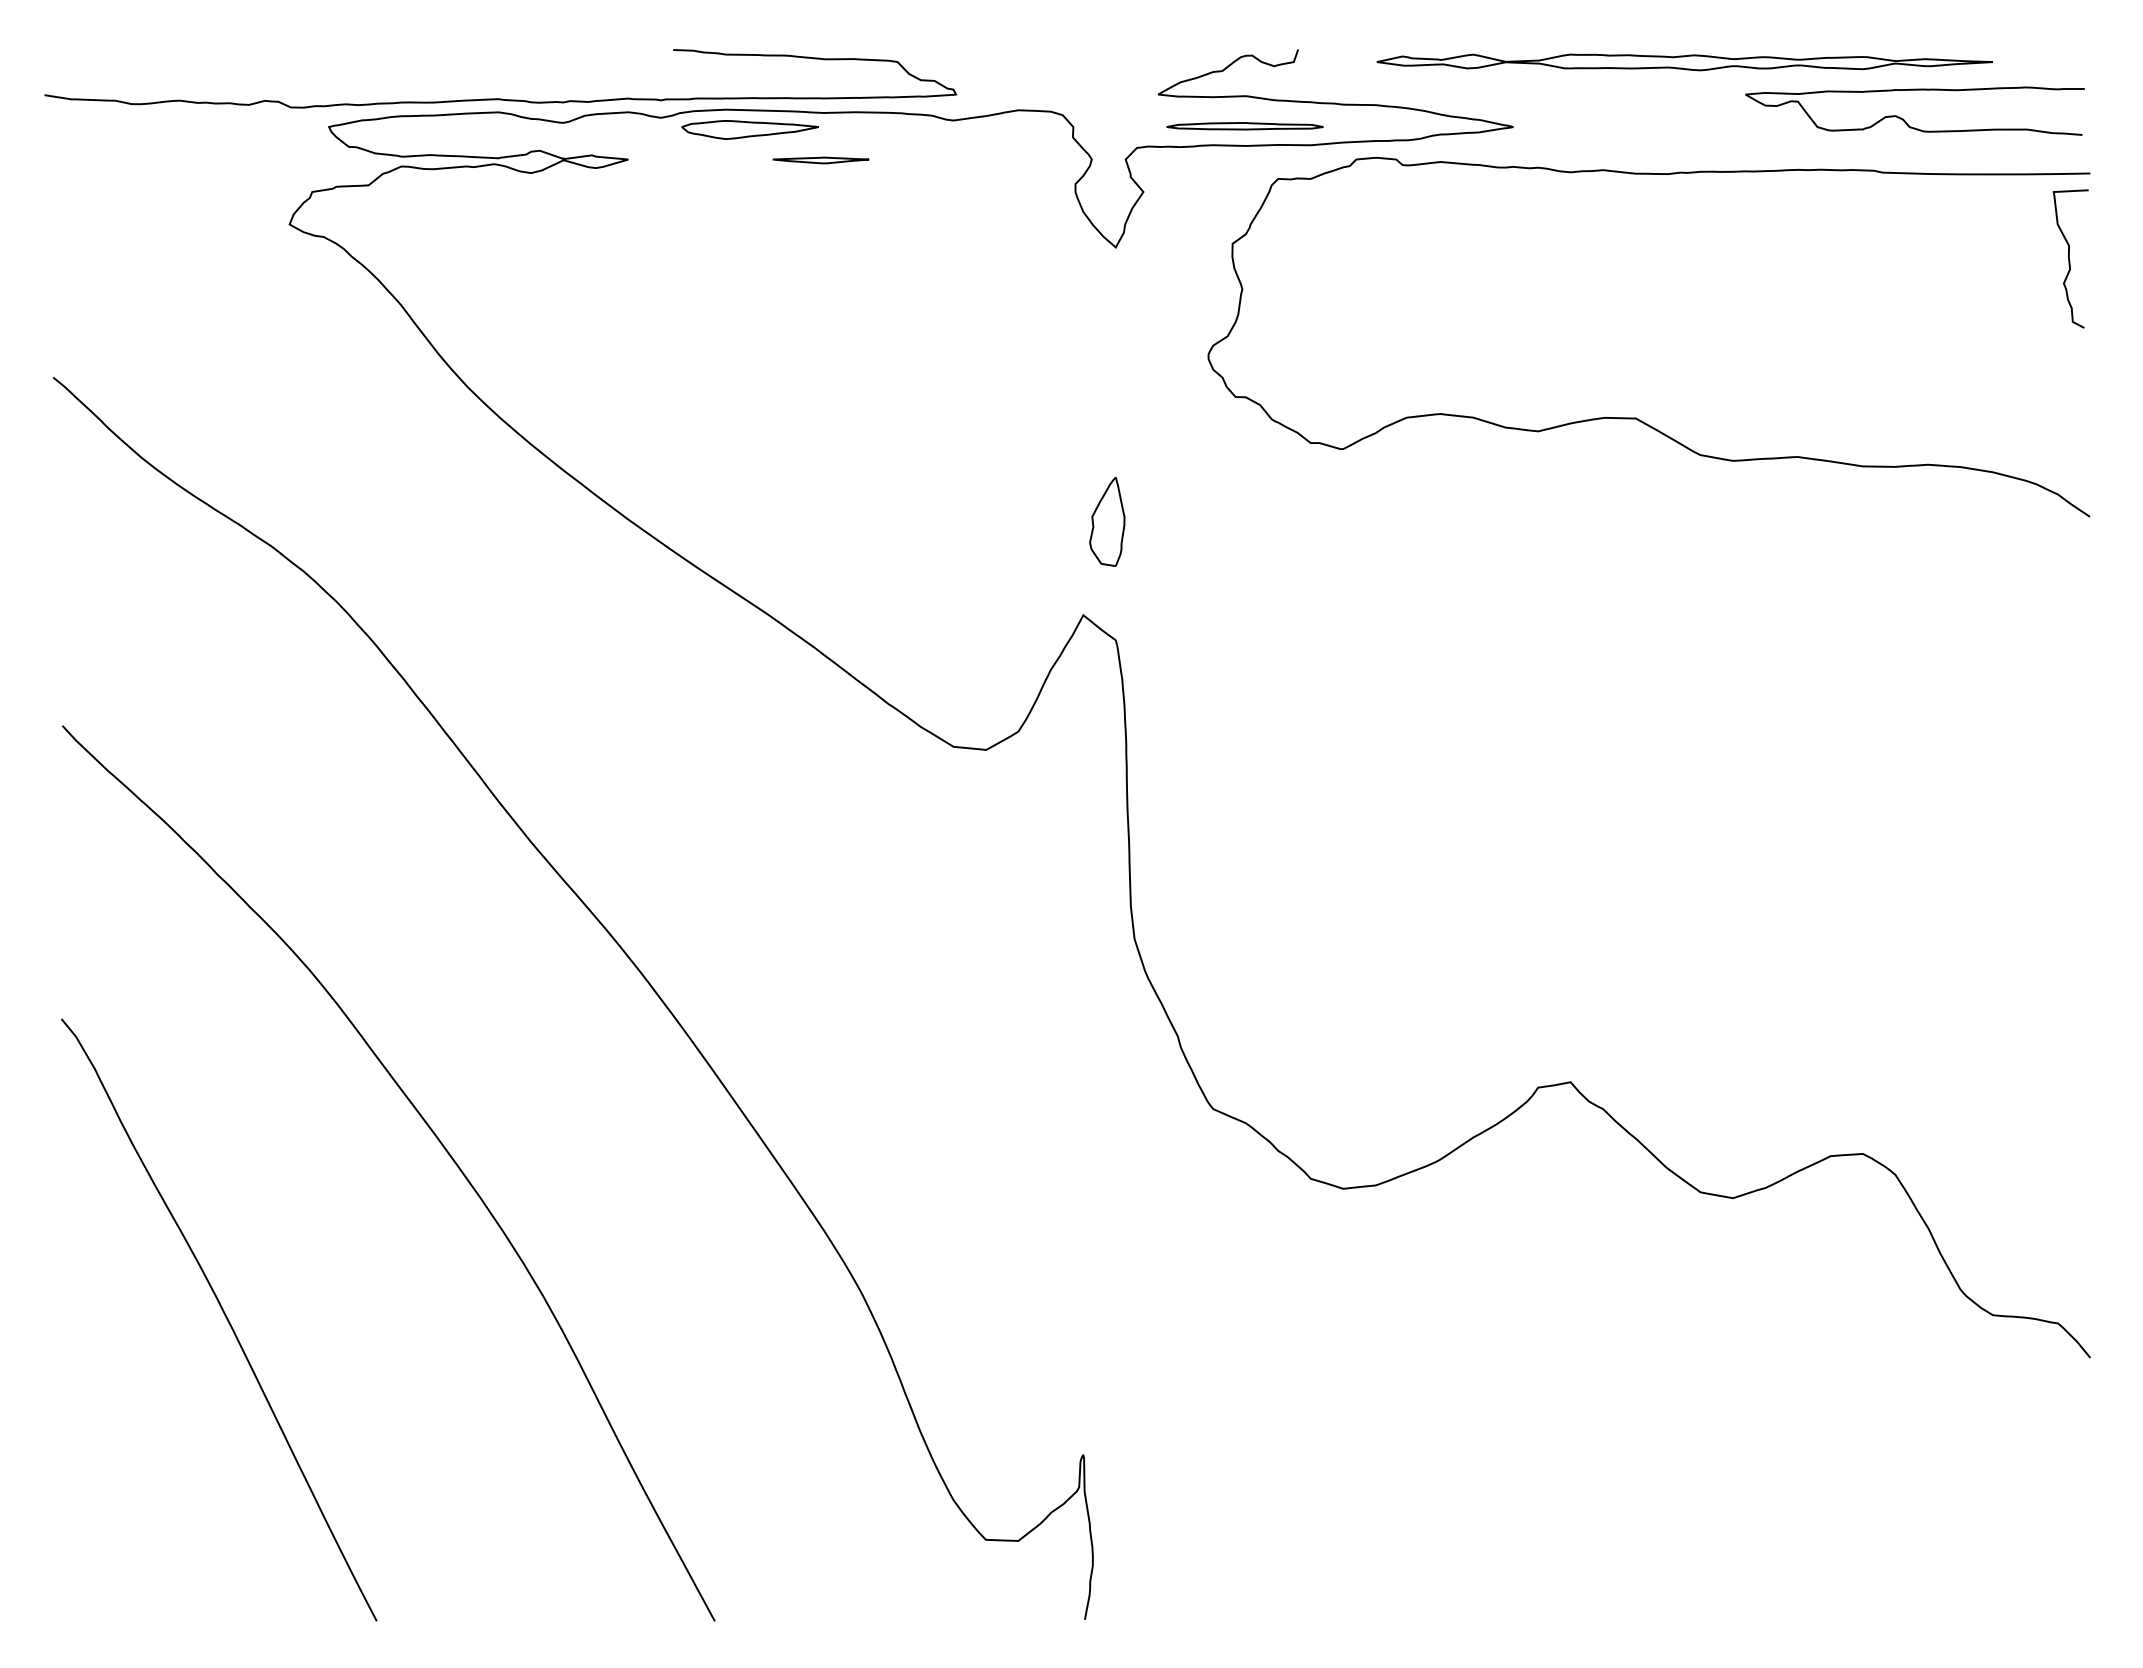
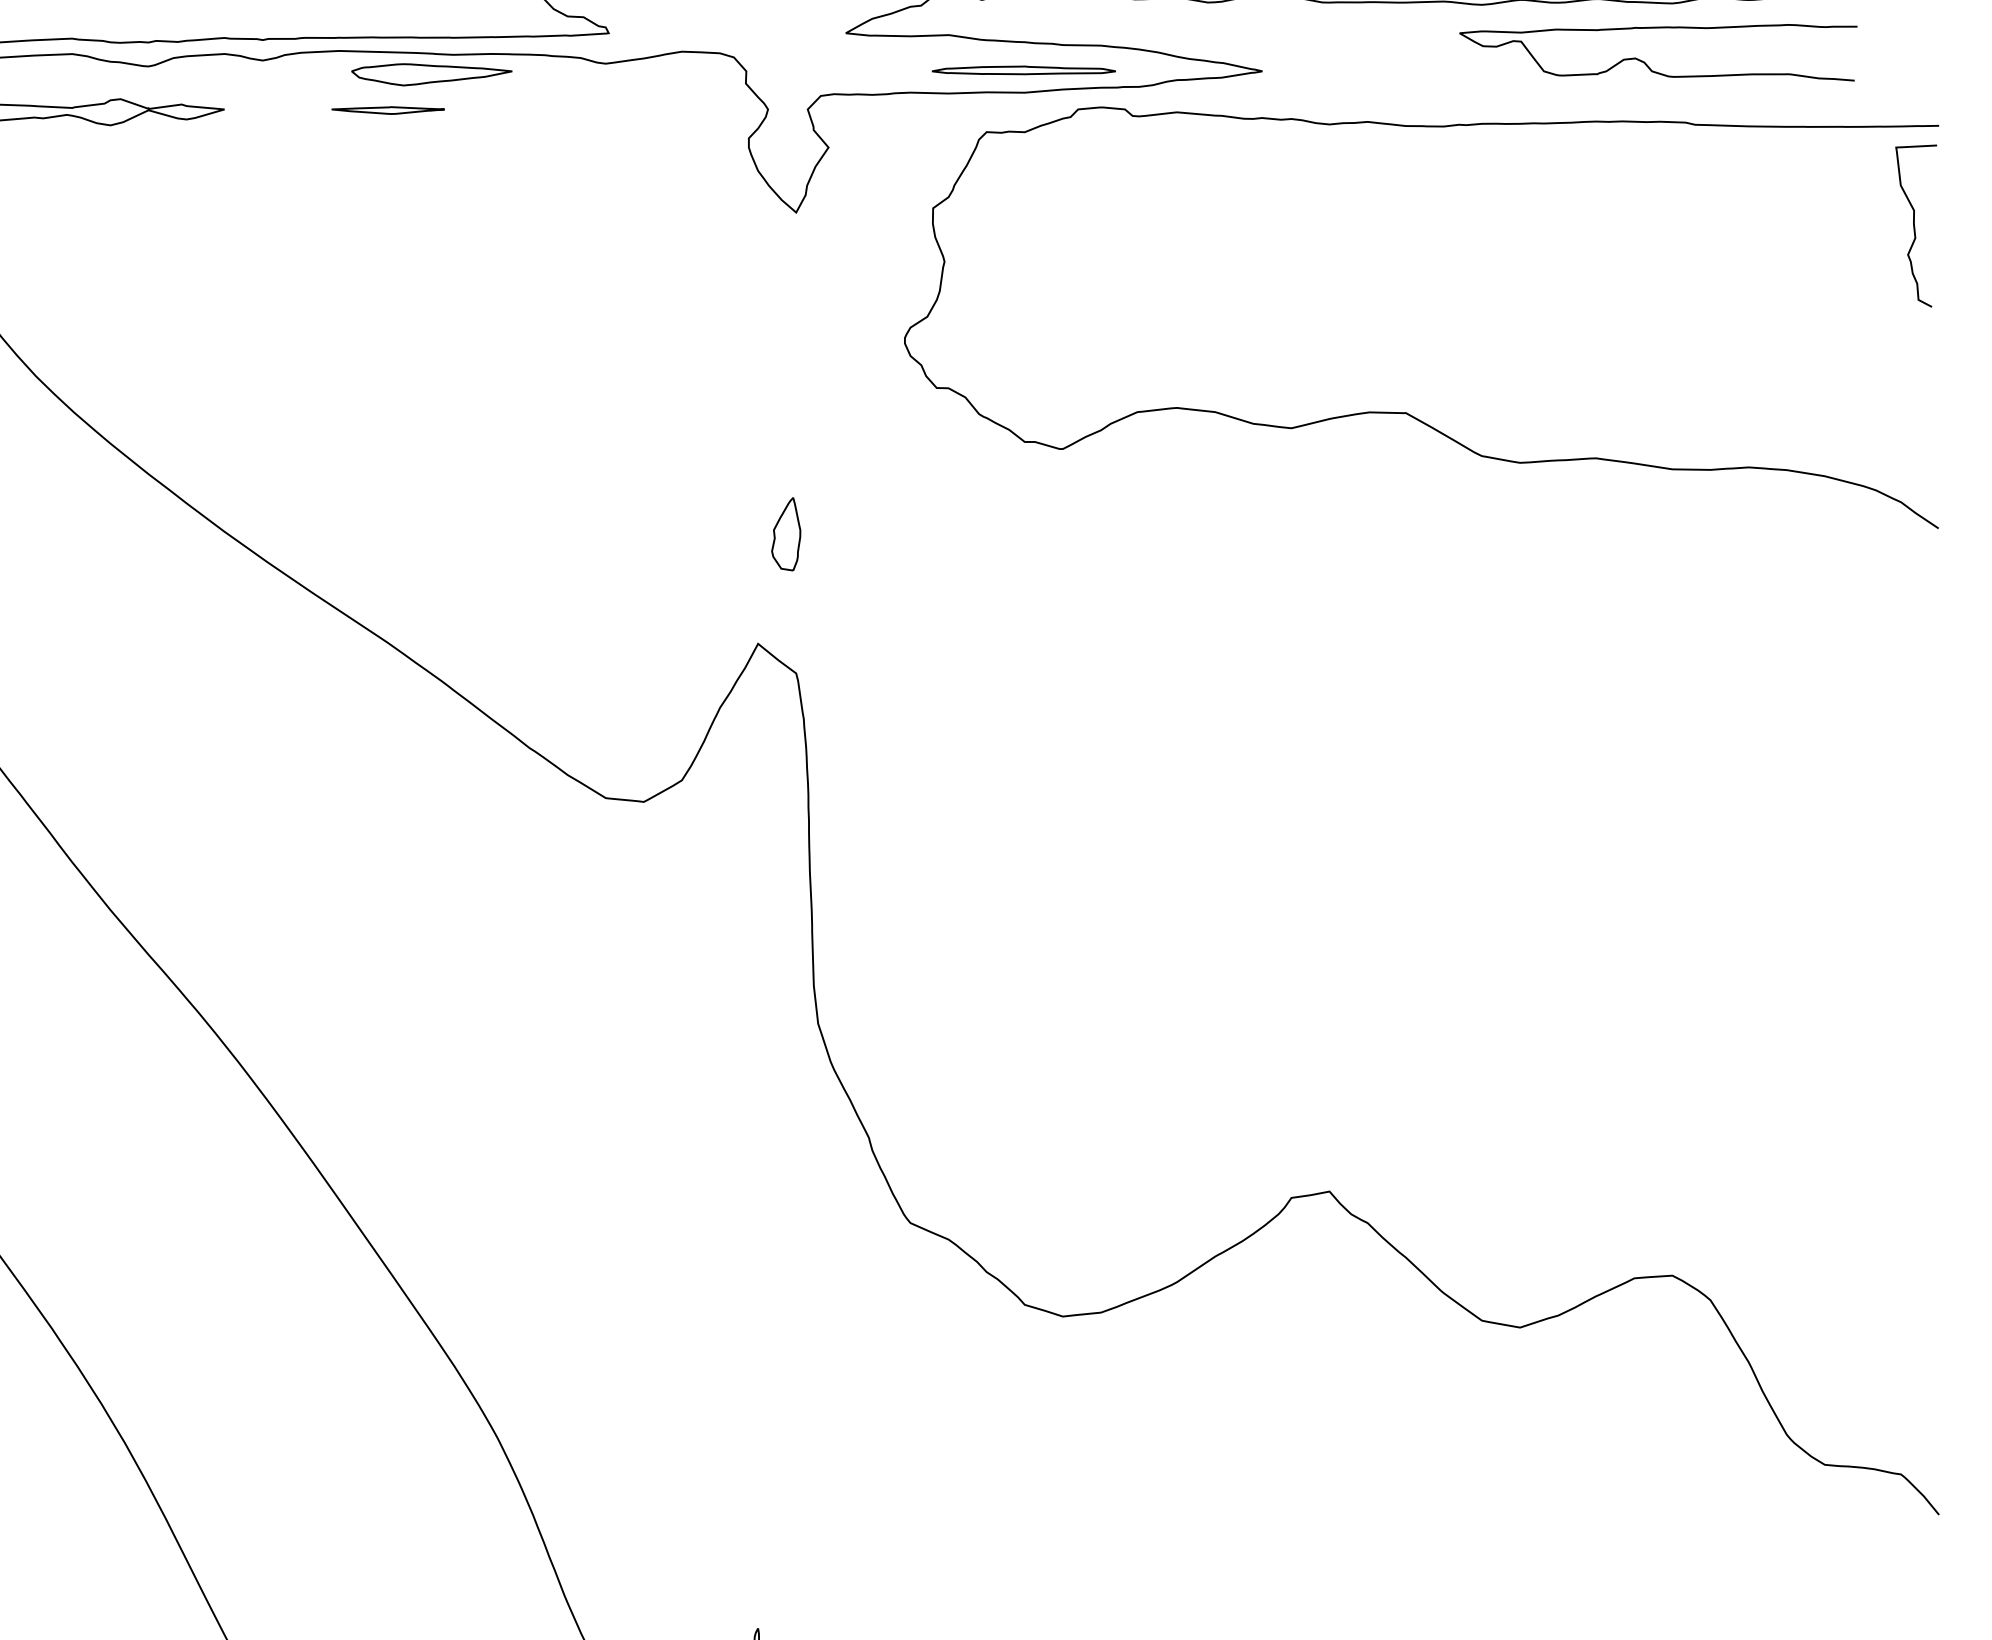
curve: (1904, 119) -> (1646, 62), moved
part: (1244, 126) -> (1023, 70), moved
part: (749, 129) -> (431, 74), moved
part: (820, 160) -> (387, 110), moved
part: (1107, 521) -> (786, 533), size x0.7

